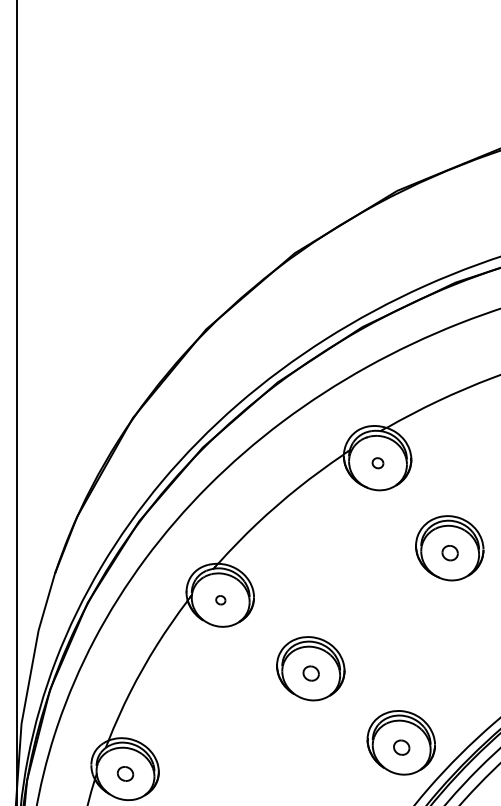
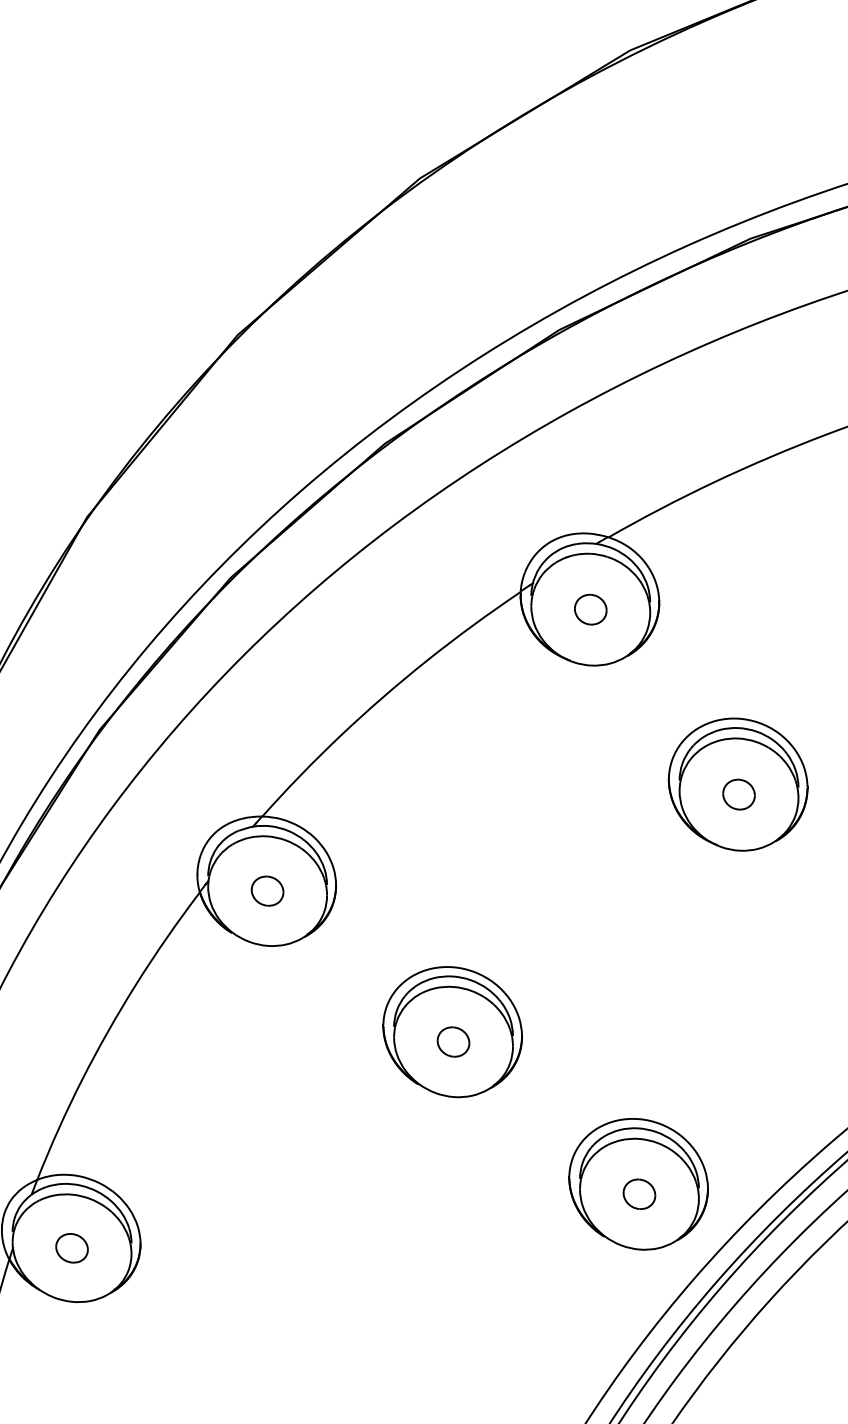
part: (377, 463) -> (589, 610), size x1.43
part: (220, 600) -> (267, 891), size x1.67

